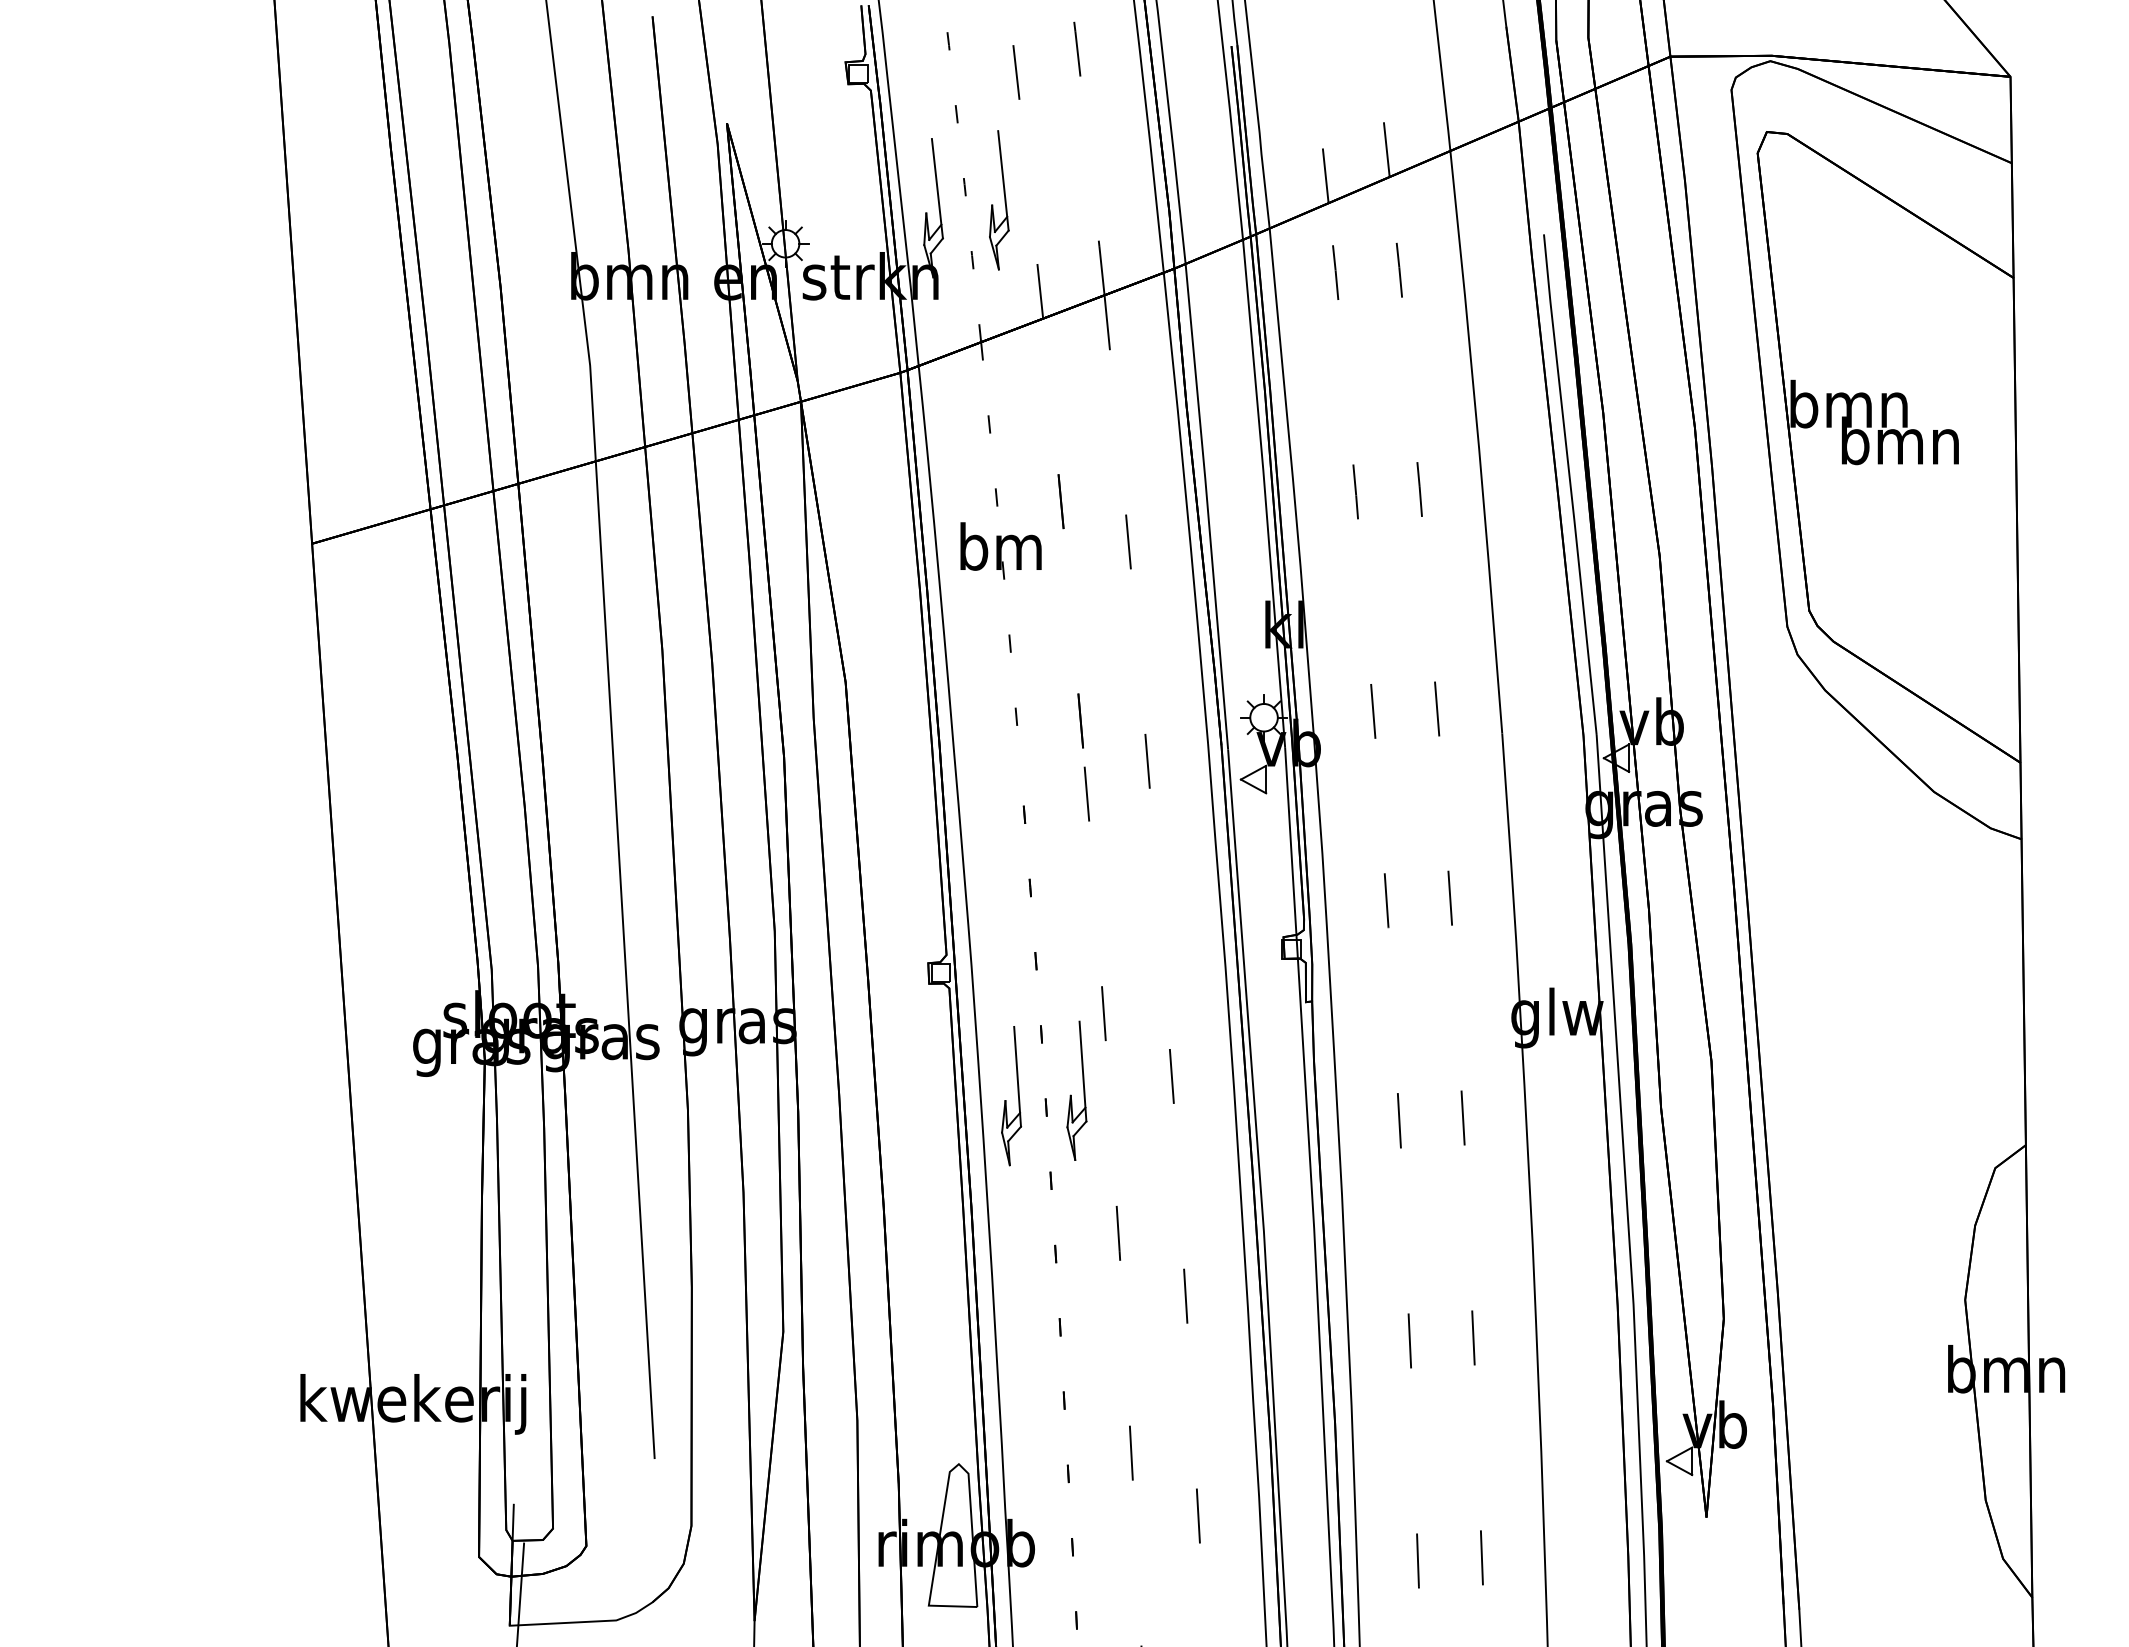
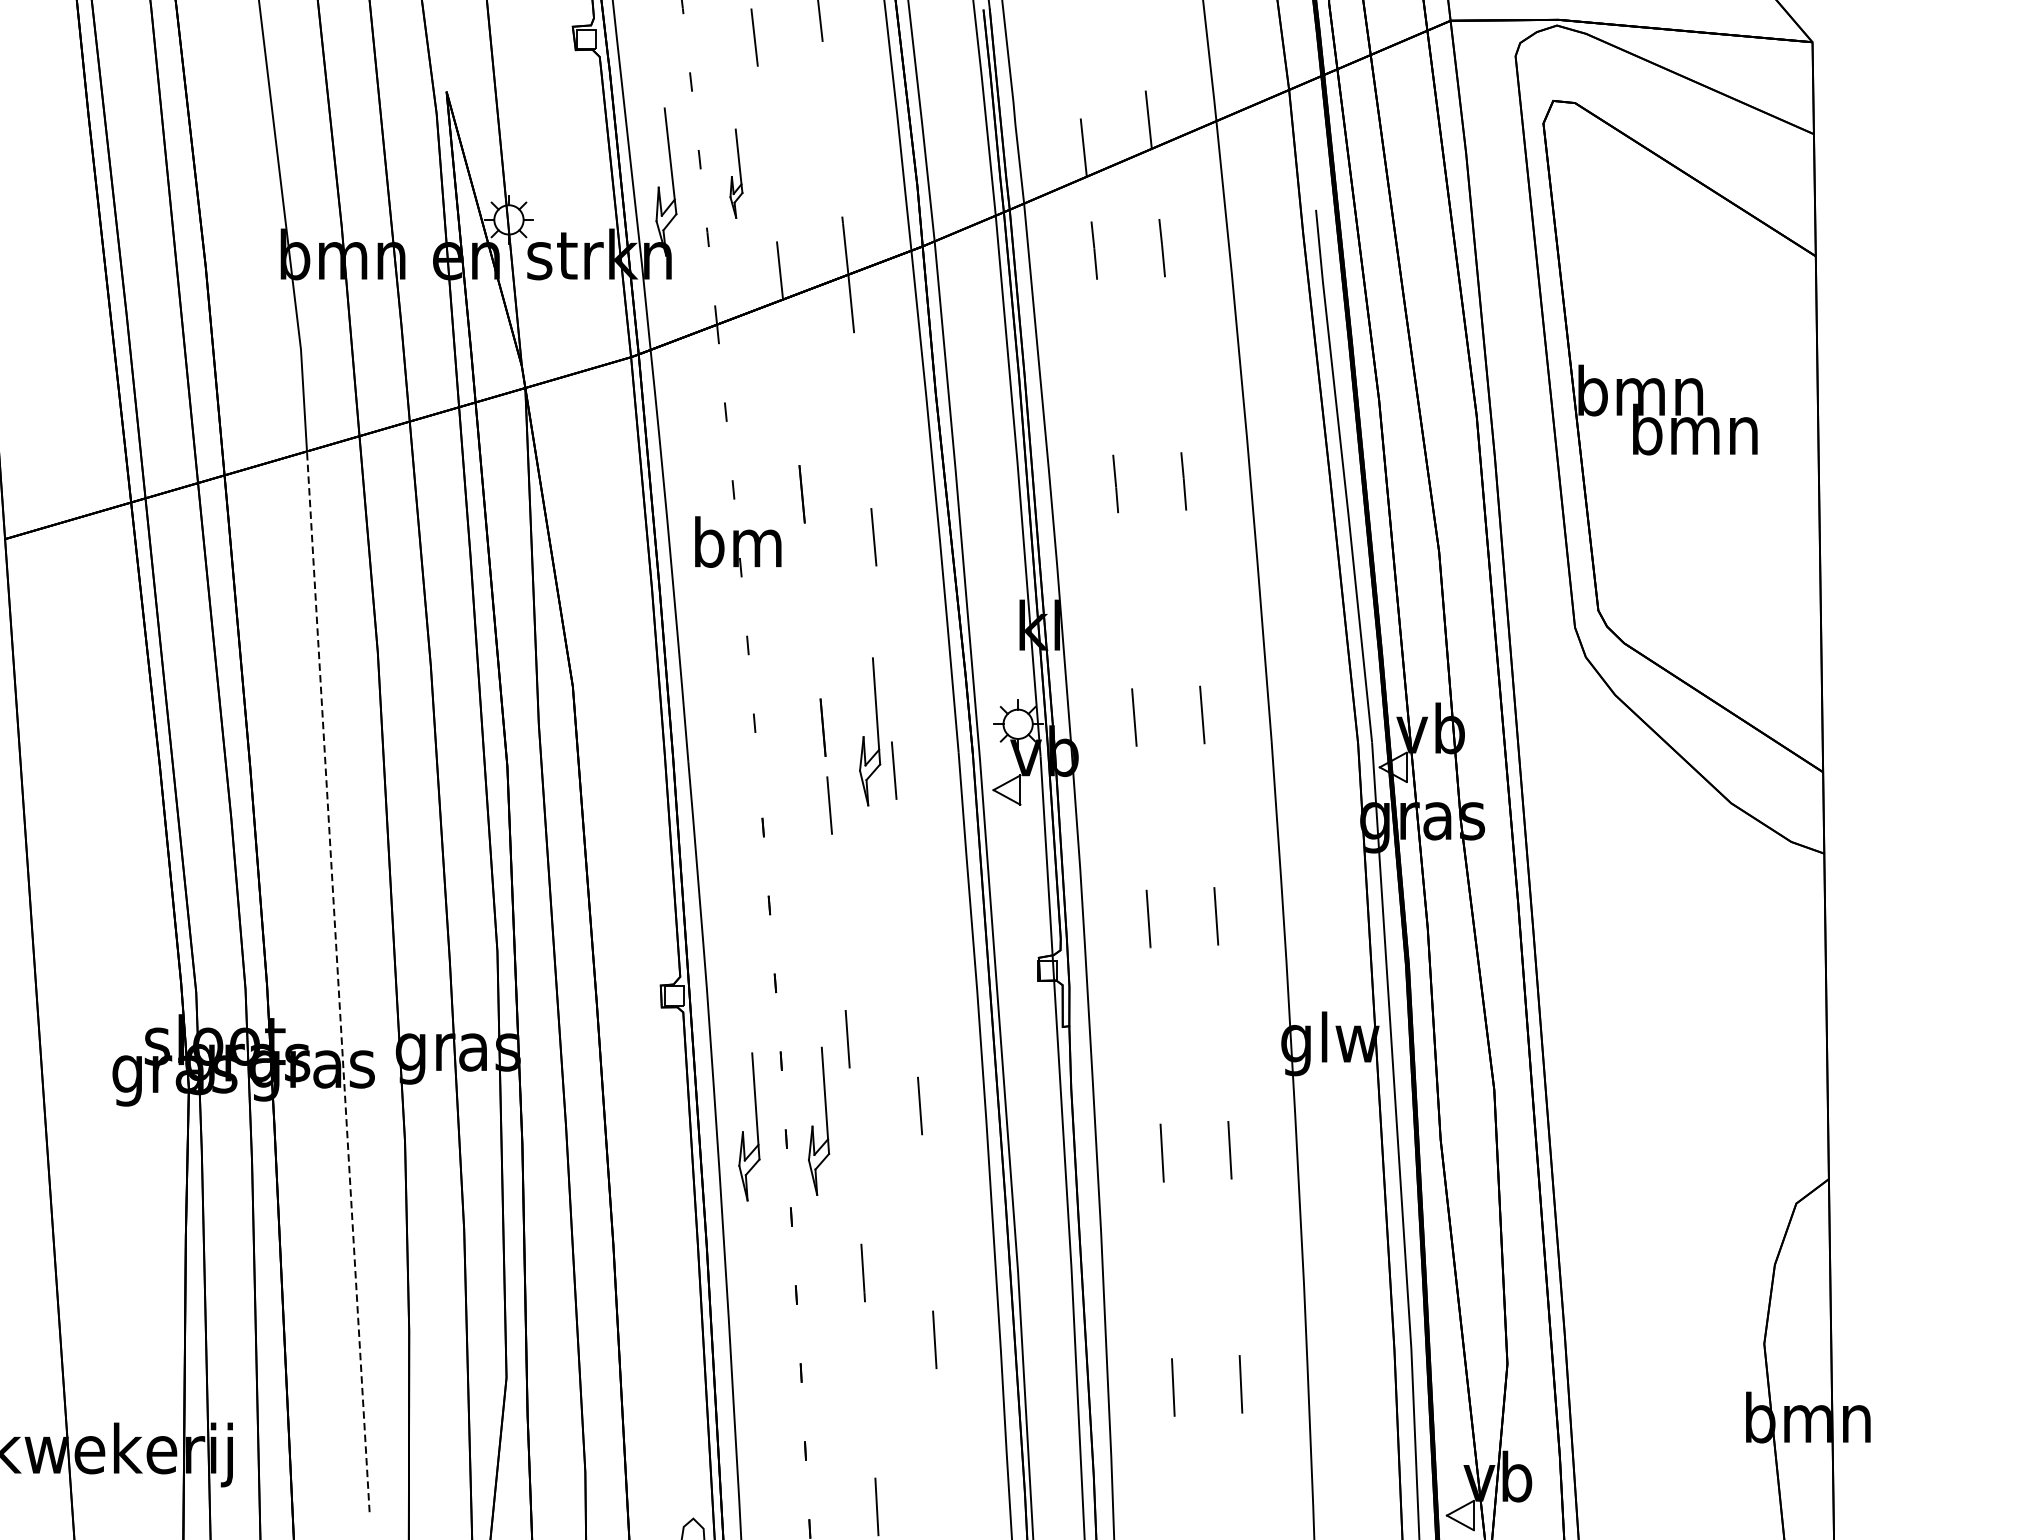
part: (999, 200) -> (736, 173), size x0.6
part: (1119, 728) -> (864, 735), added
line: (625, 959) -> (338, 981), solid -> dashed

